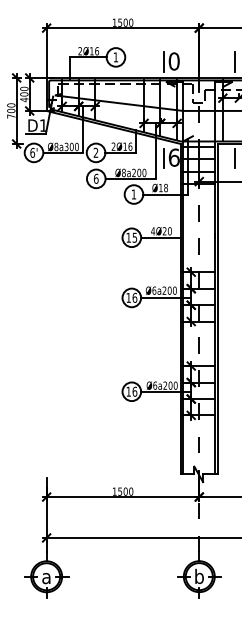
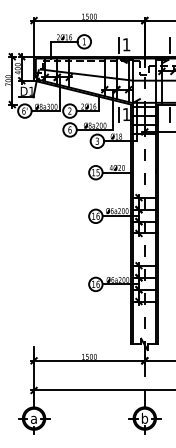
text: (173, 61) -> (126, 44), 0 -> 1
text: (173, 157) -> (126, 114), 6 -> 1
text: (133, 194) -> (97, 141), 1 -> 3

